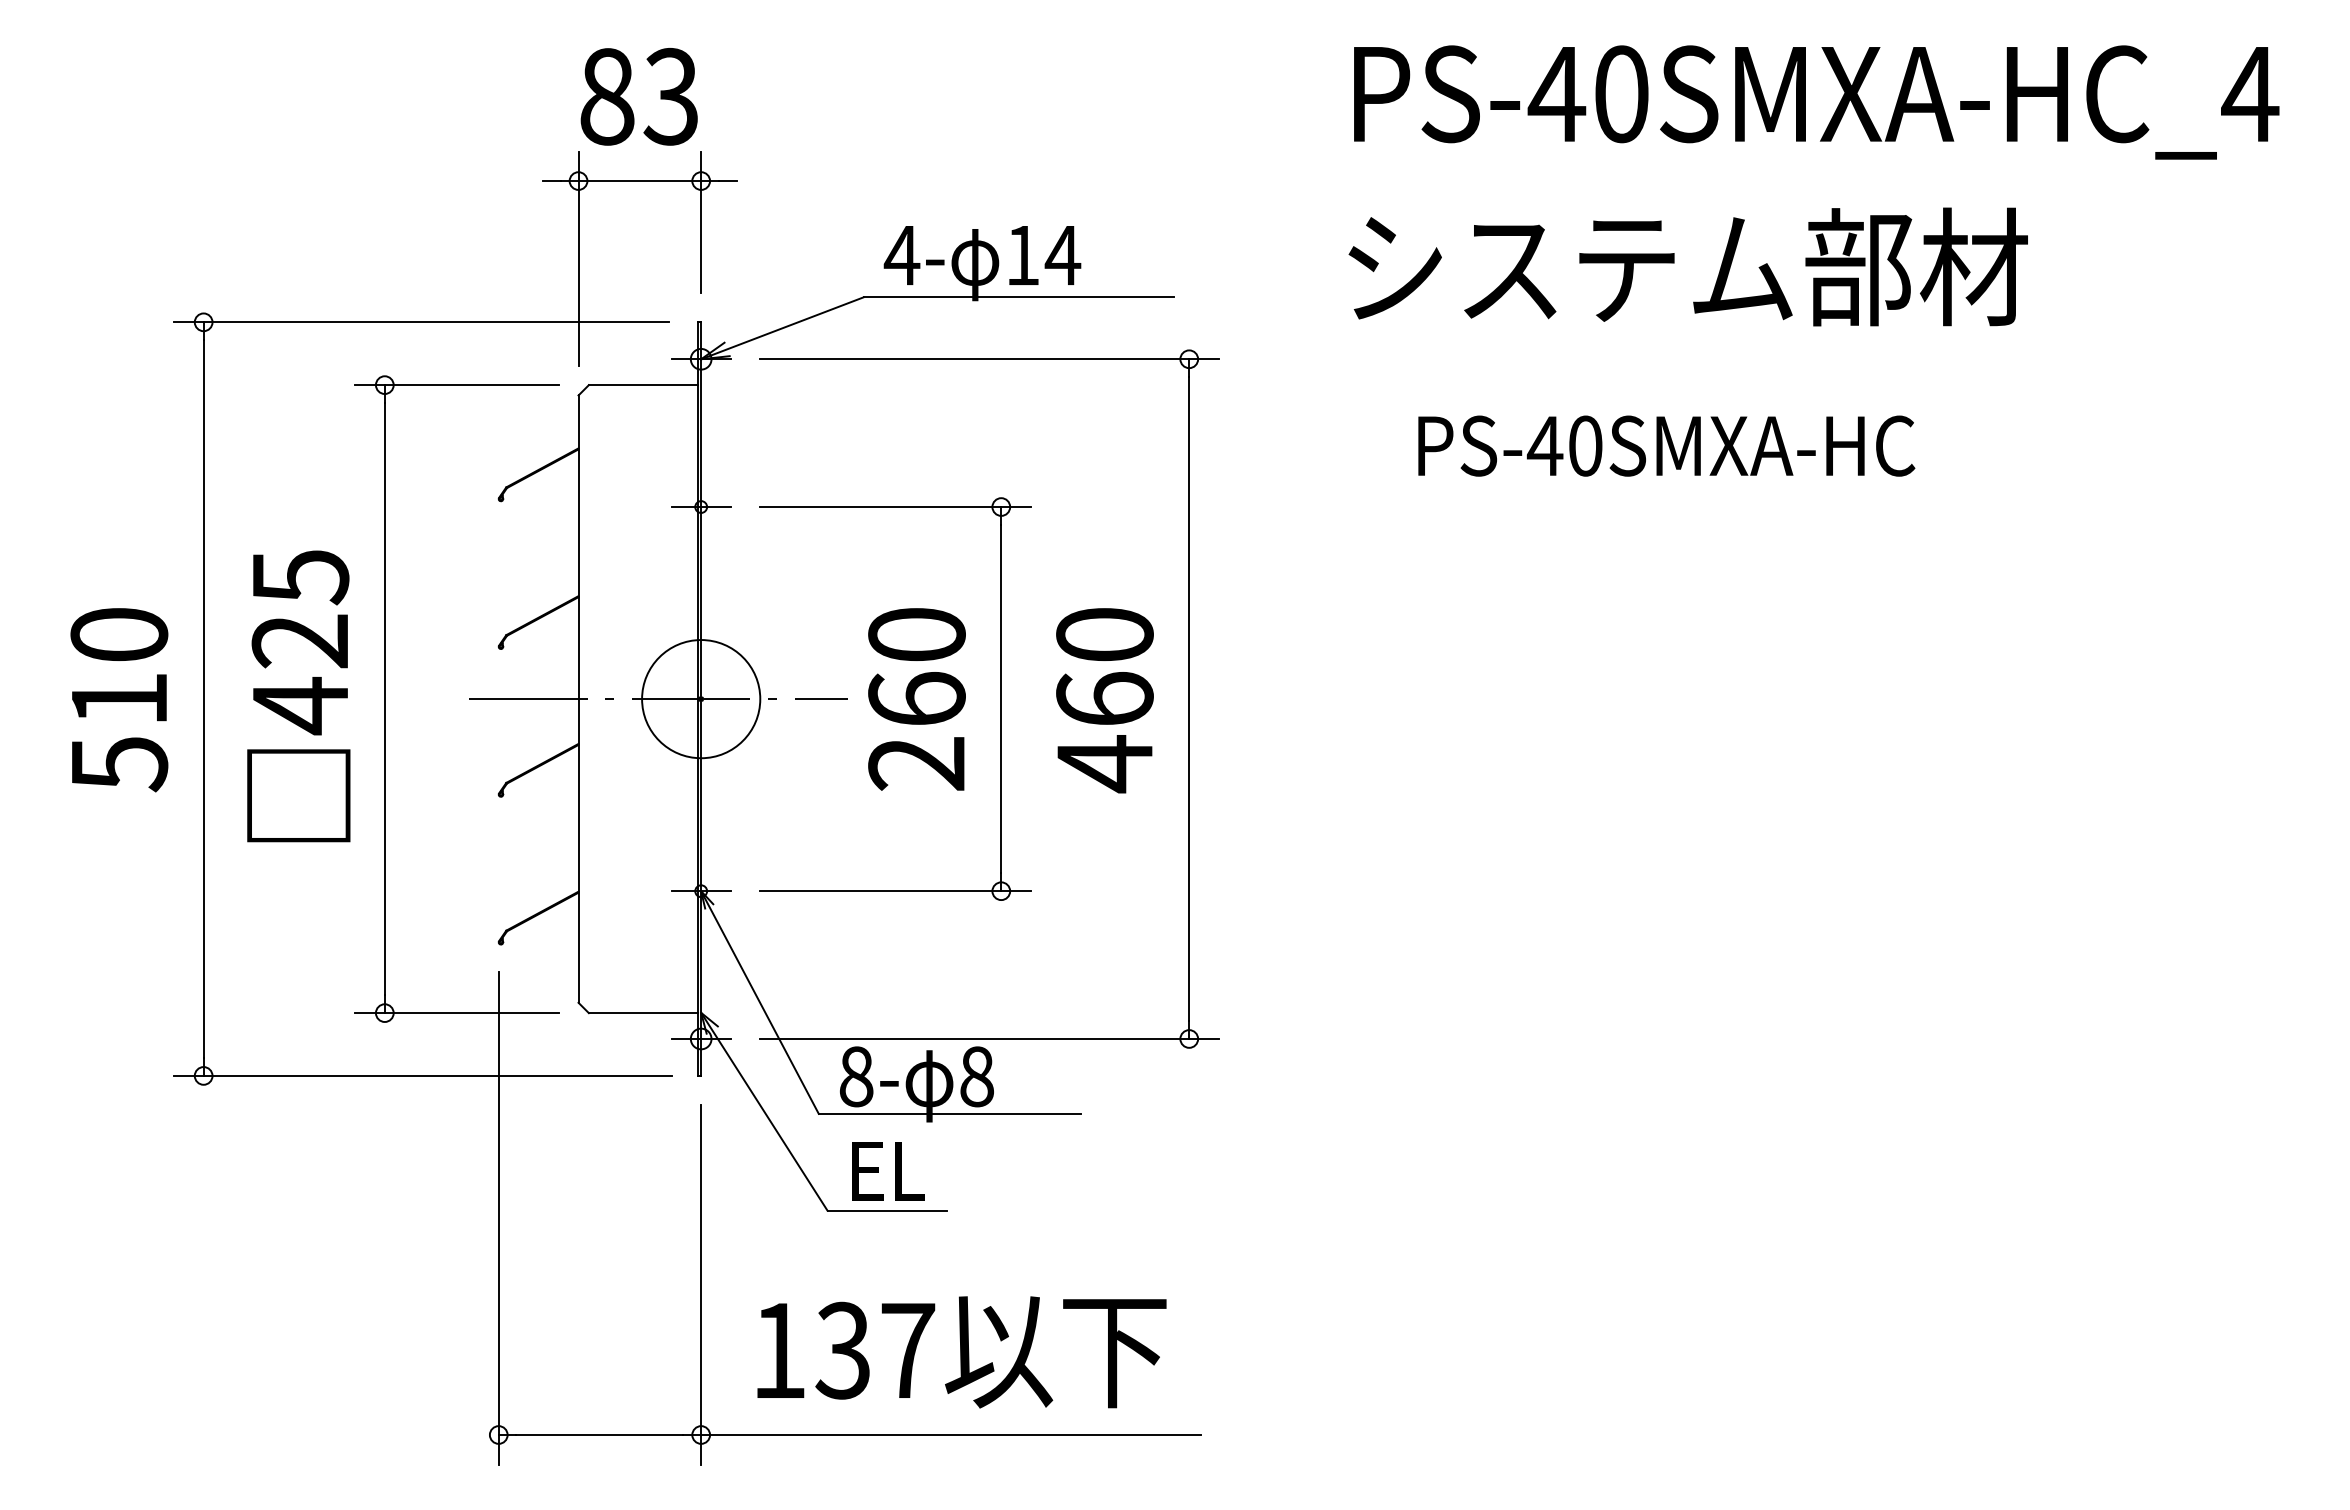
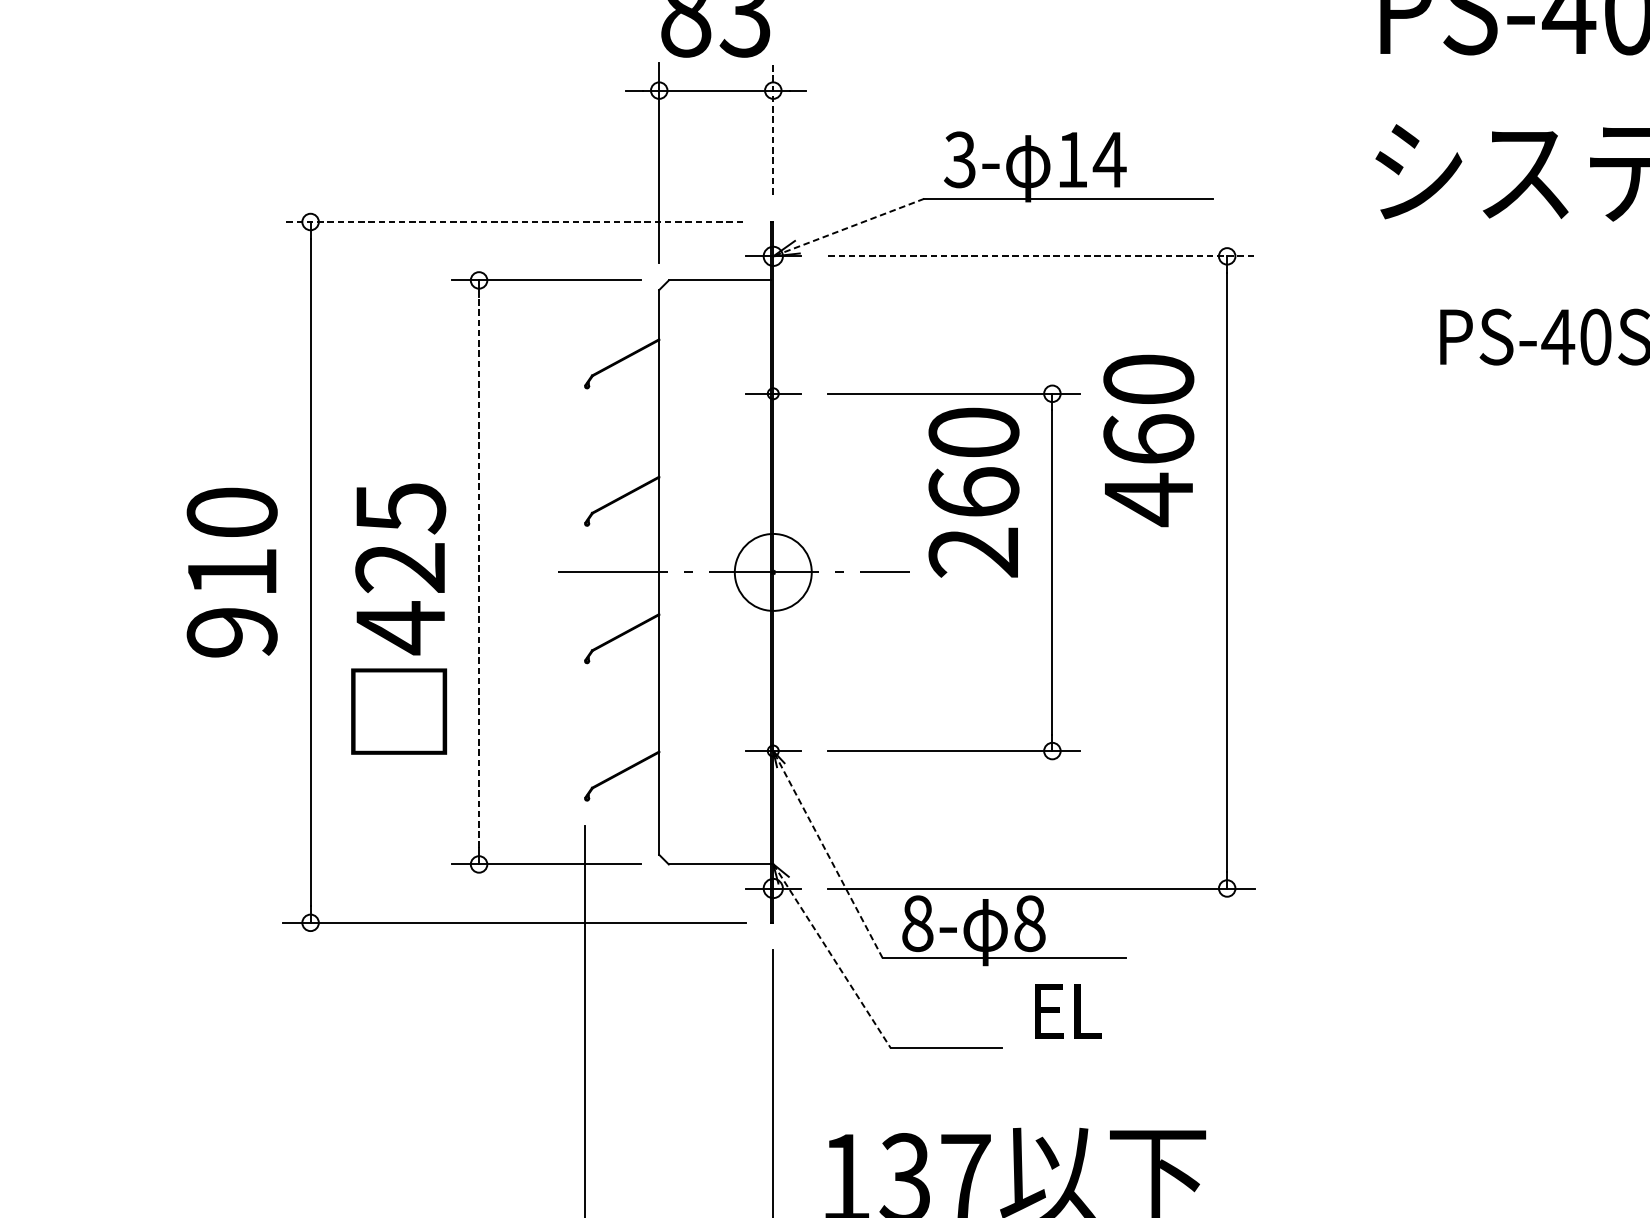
line: (701, 222) -> (773, 129), solid -> dashed
text: (901, 255) -> (959, 159), 4- -> 3-
line: (420, 322) -> (512, 222), solid -> dashed
line: (782, 328) -> (848, 227), solid -> dashed
line: (990, 359) -> (1042, 256), solid -> dashed
text: (298, 696) -> (398, 619), moved
line: (384, 698) -> (478, 571), solid -> dashed
circle: (701, 699) -> (773, 572), size x0.7
text: (916, 699) -> (973, 492), moved
text: (1104, 700) -> (1148, 440), moved
text: (119, 764) -> (232, 633), 510 -> 910
line: (760, 1002) -> (828, 854), solid -> dashed
line: (764, 1112) -> (832, 956), solid -> dashed
text: (888, 1171) -> (1068, 1011), moved

